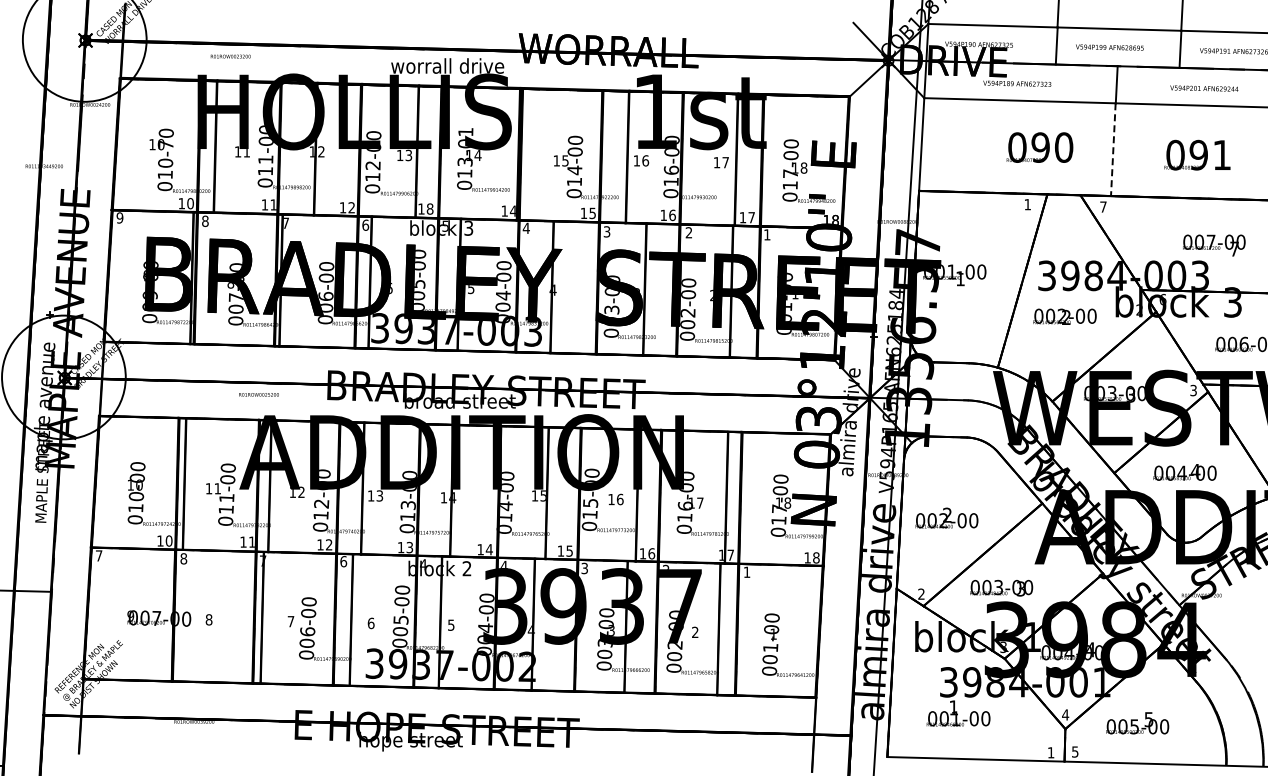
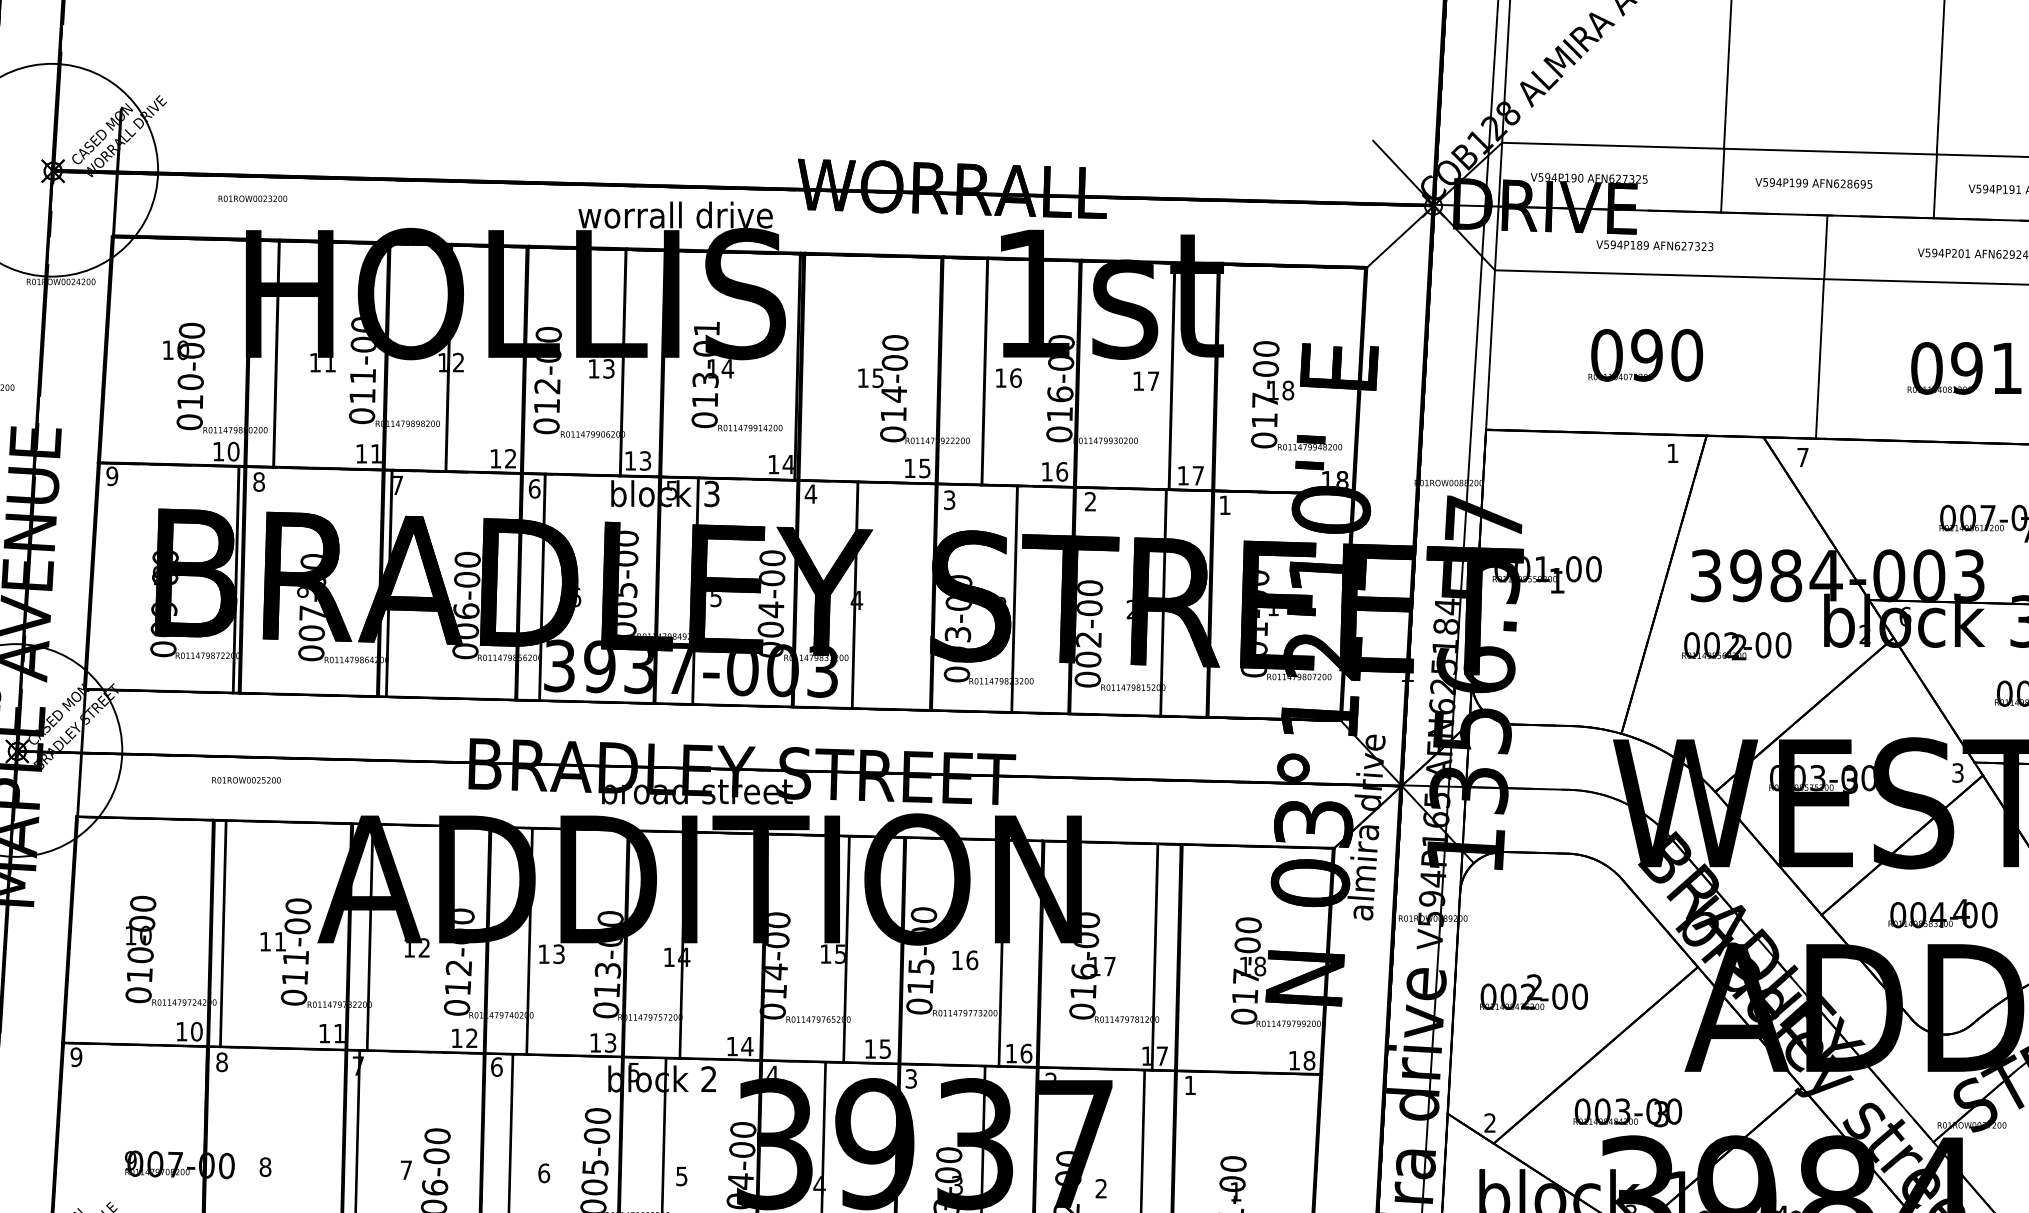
text: (230, 56) -> (252, 198), moved
text: (165, 144) -> (190, 349), 010-70 -> 010-00
text: (1039, 147) -> (1644, 355), moved
line: (1113, 150) -> (1820, 360), dashed -> solid
text: (429, 208) -> (644, 459), 18 -> 13
text: (258, 394) -> (245, 779), moved
text: (98, 555) -> (75, 1056), 7 -> 9
text: (423, 564) -> (634, 1071), 4 -> 5

